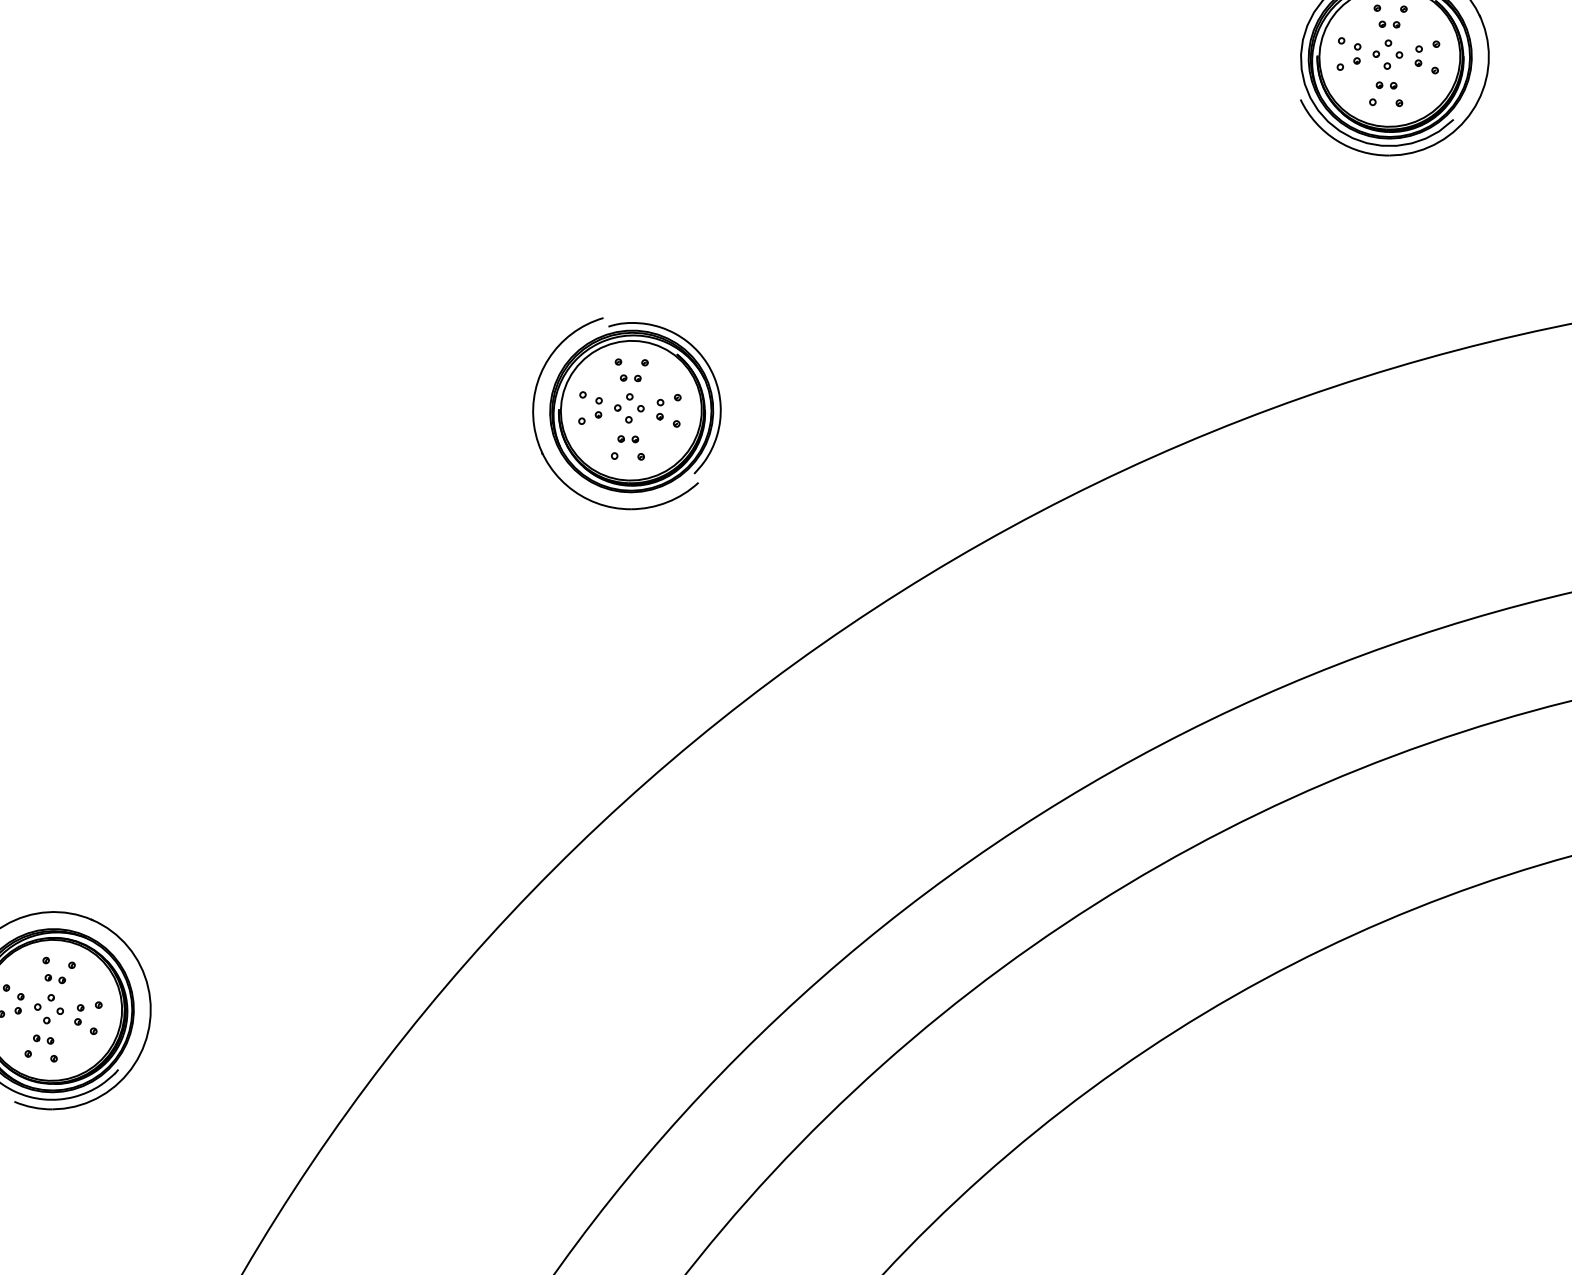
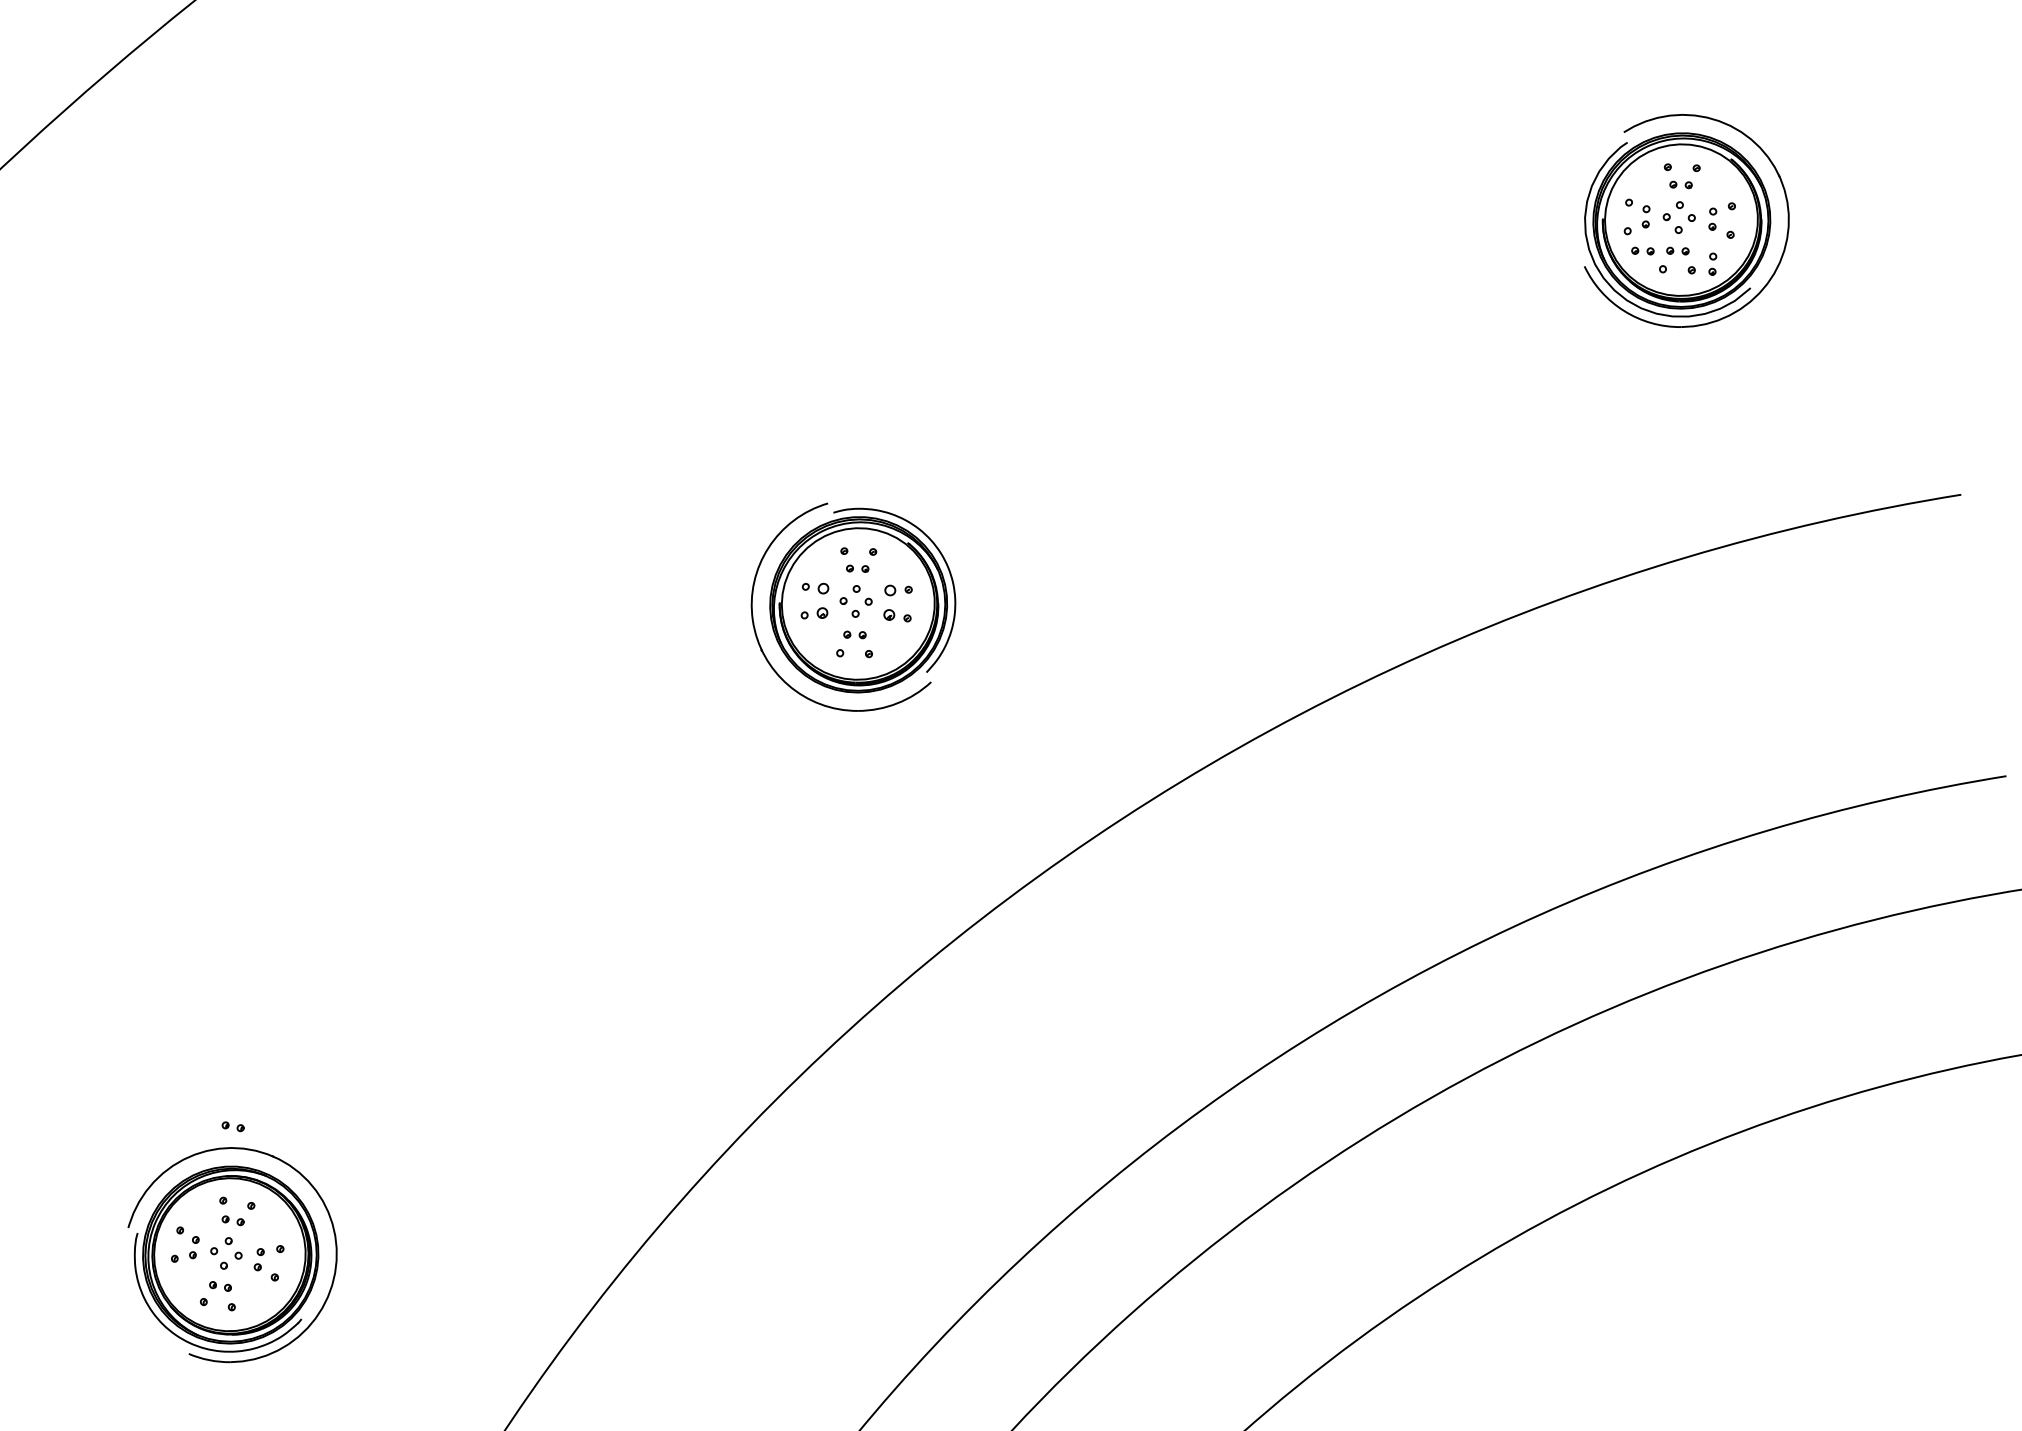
part: (1353, 84) -> (1642, 250), added
part: (1418, 96) -> (1712, 263), added
part: (598, 407) -> (822, 600), size x1.6
part: (660, 409) -> (889, 602), size x1.6
part: (54, 892) -> (232, 1126), added

